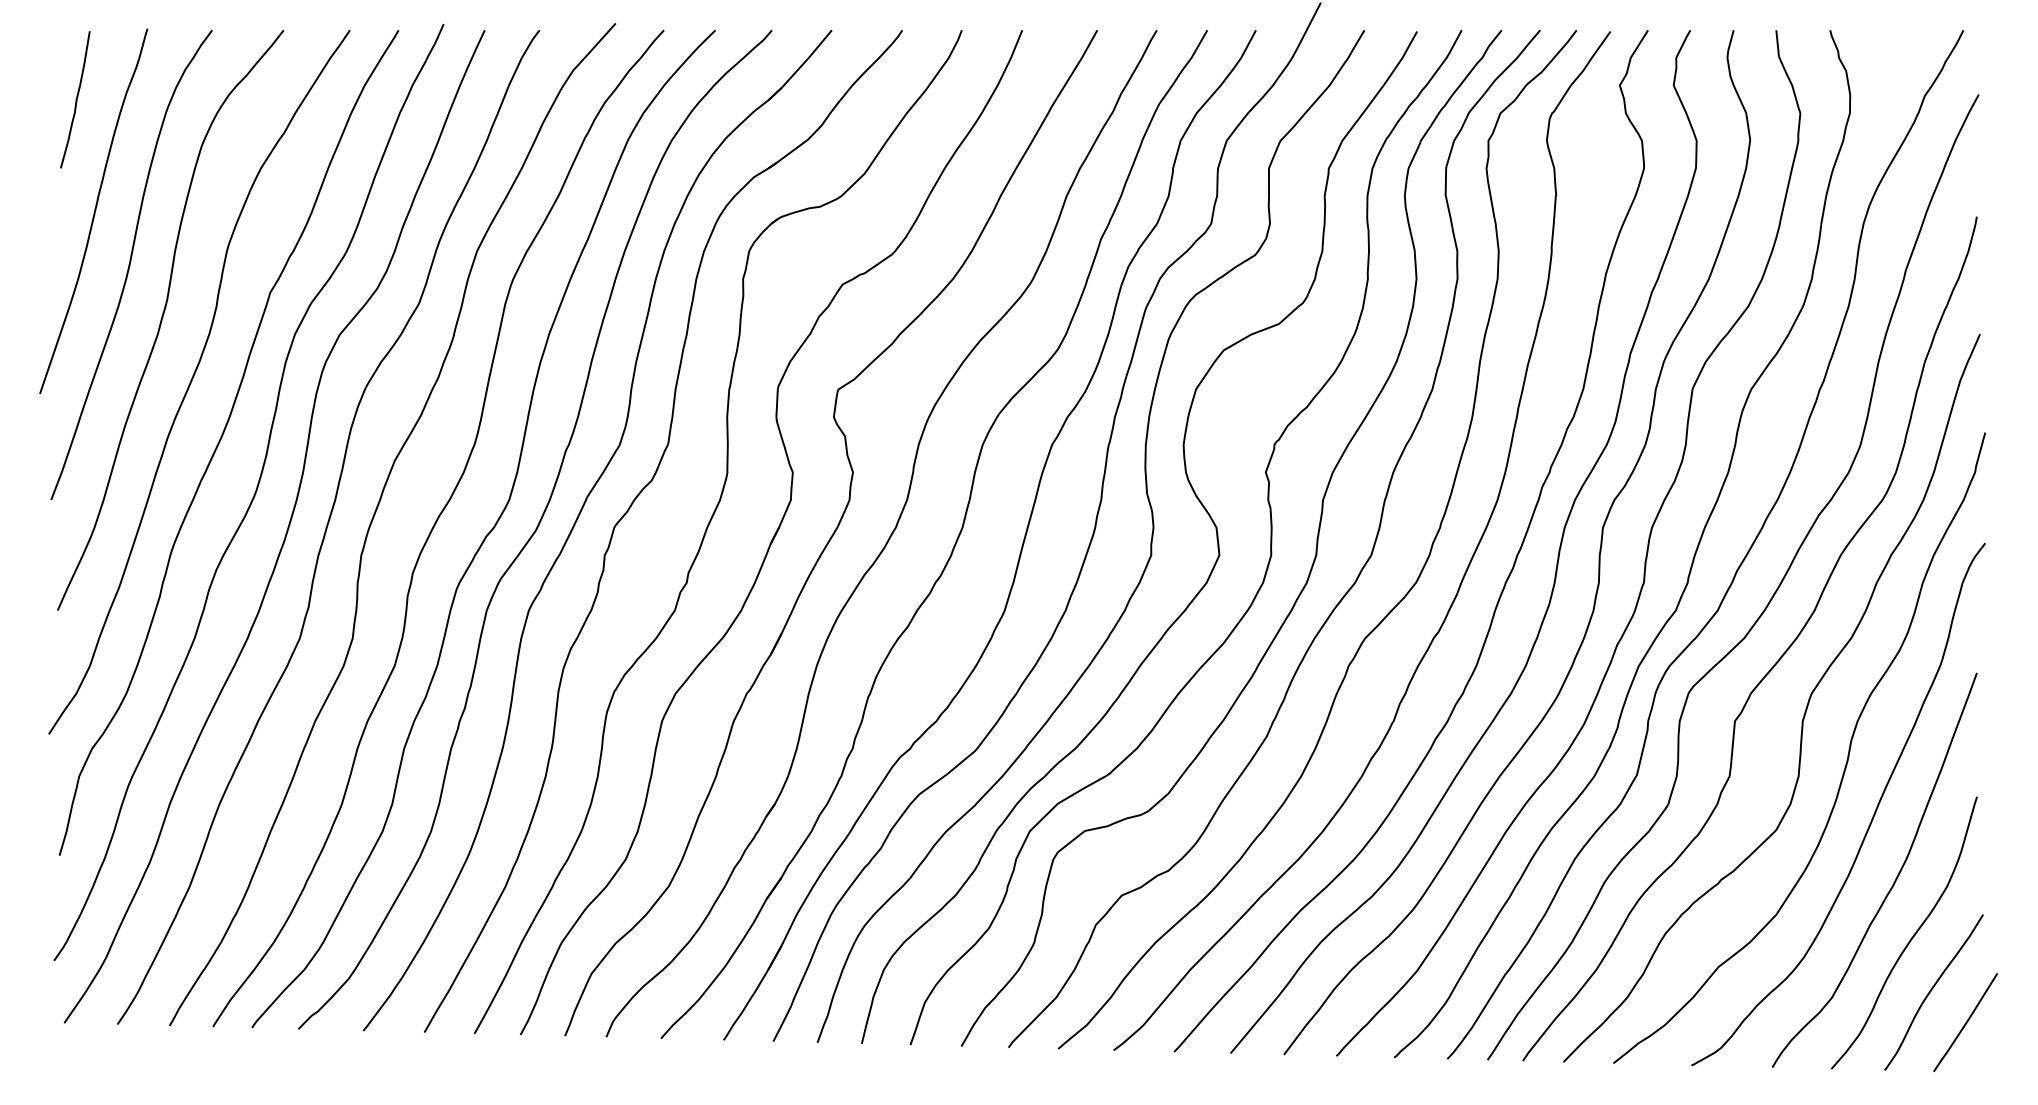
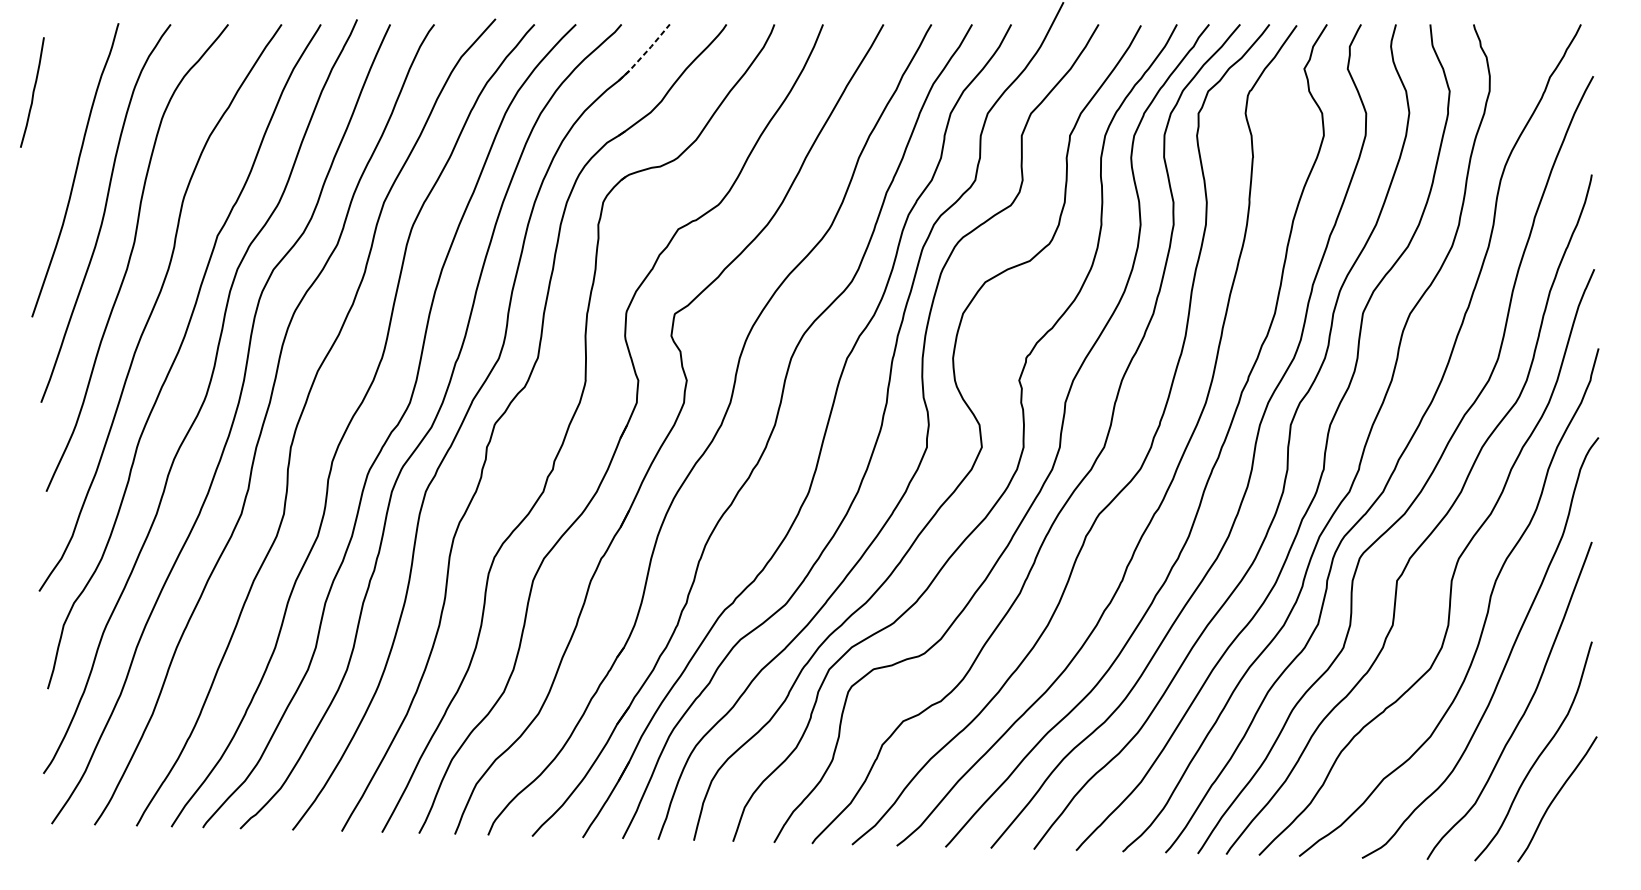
line: (801, 65) -> (645, 52), solid -> dashed
curve: (75, 99) -> (32, 92), moved
line: (1965, 1022) -> (1582, 823), removed

